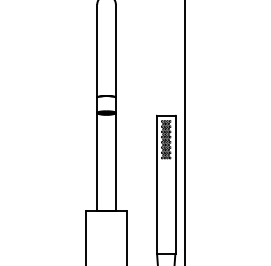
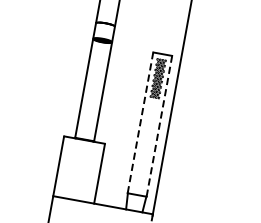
line: (156, 184) -> (140, 122), solid -> dashed
line: (175, 184) -> (159, 125), solid -> dashed

